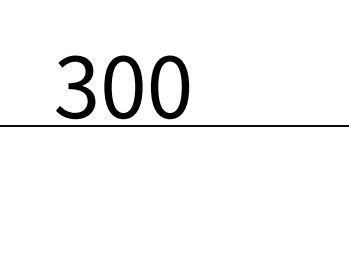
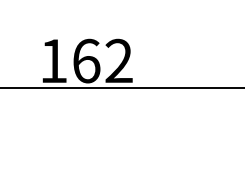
text: (121, 86) -> (85, 60), 300 -> 162

